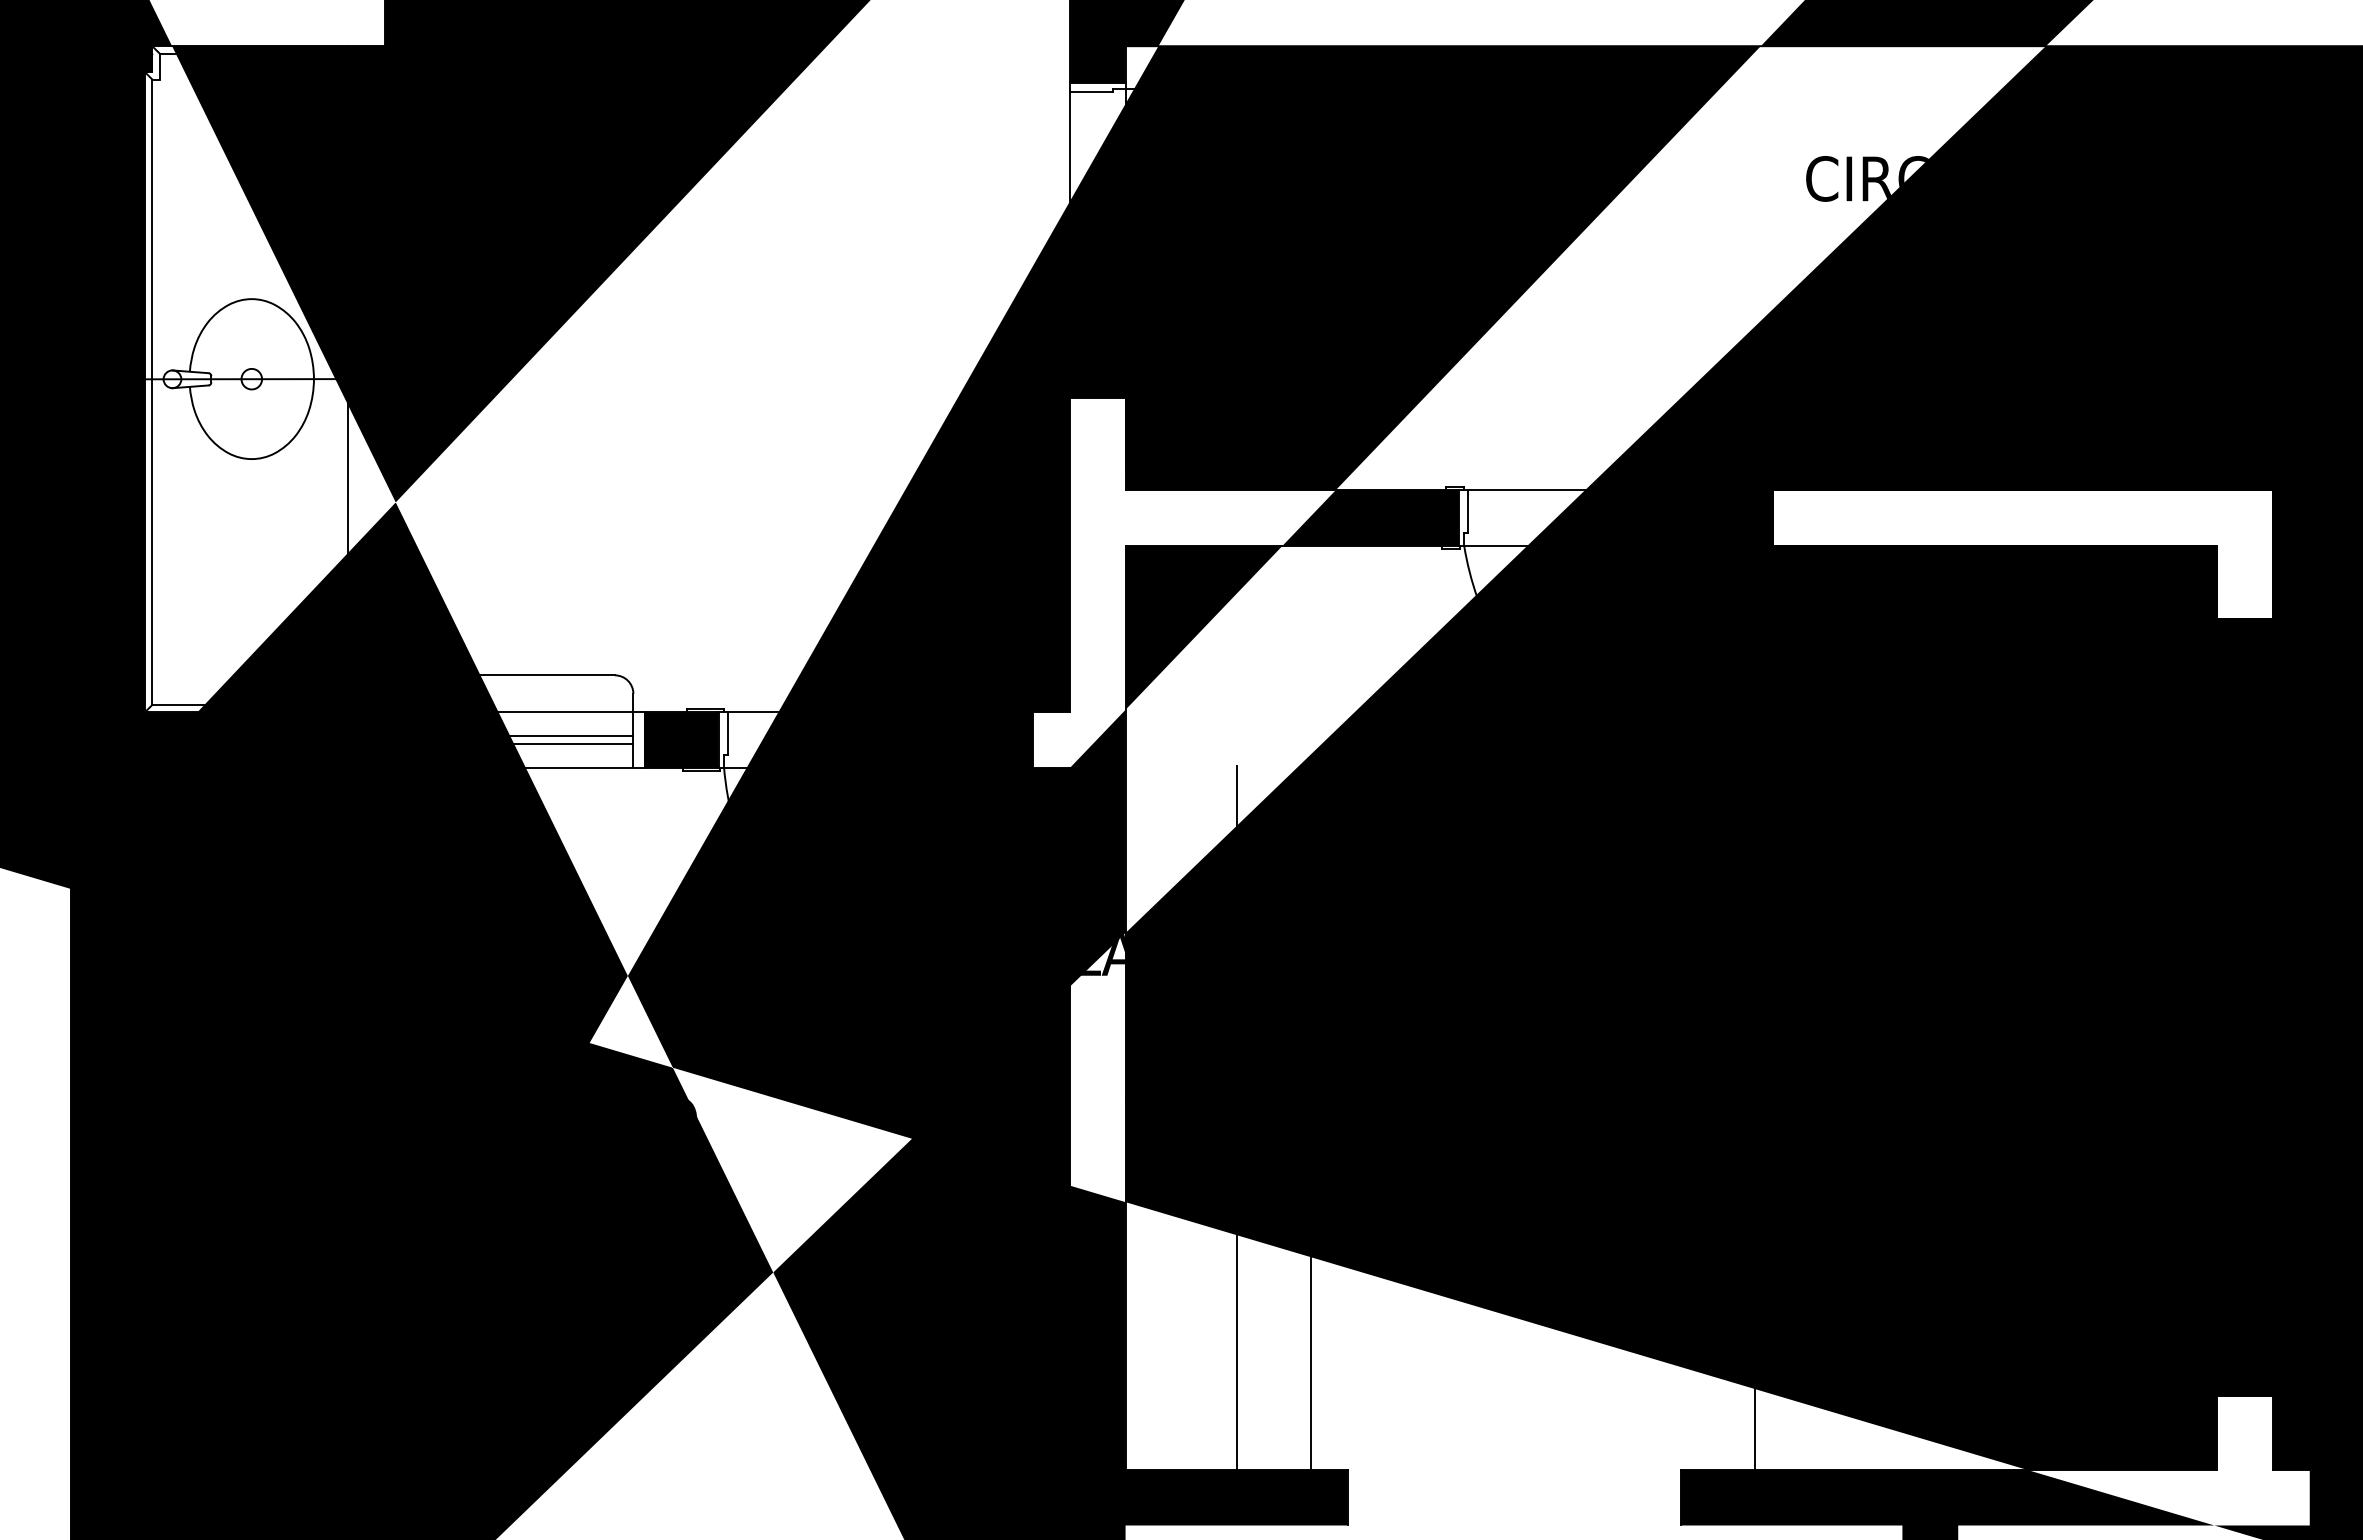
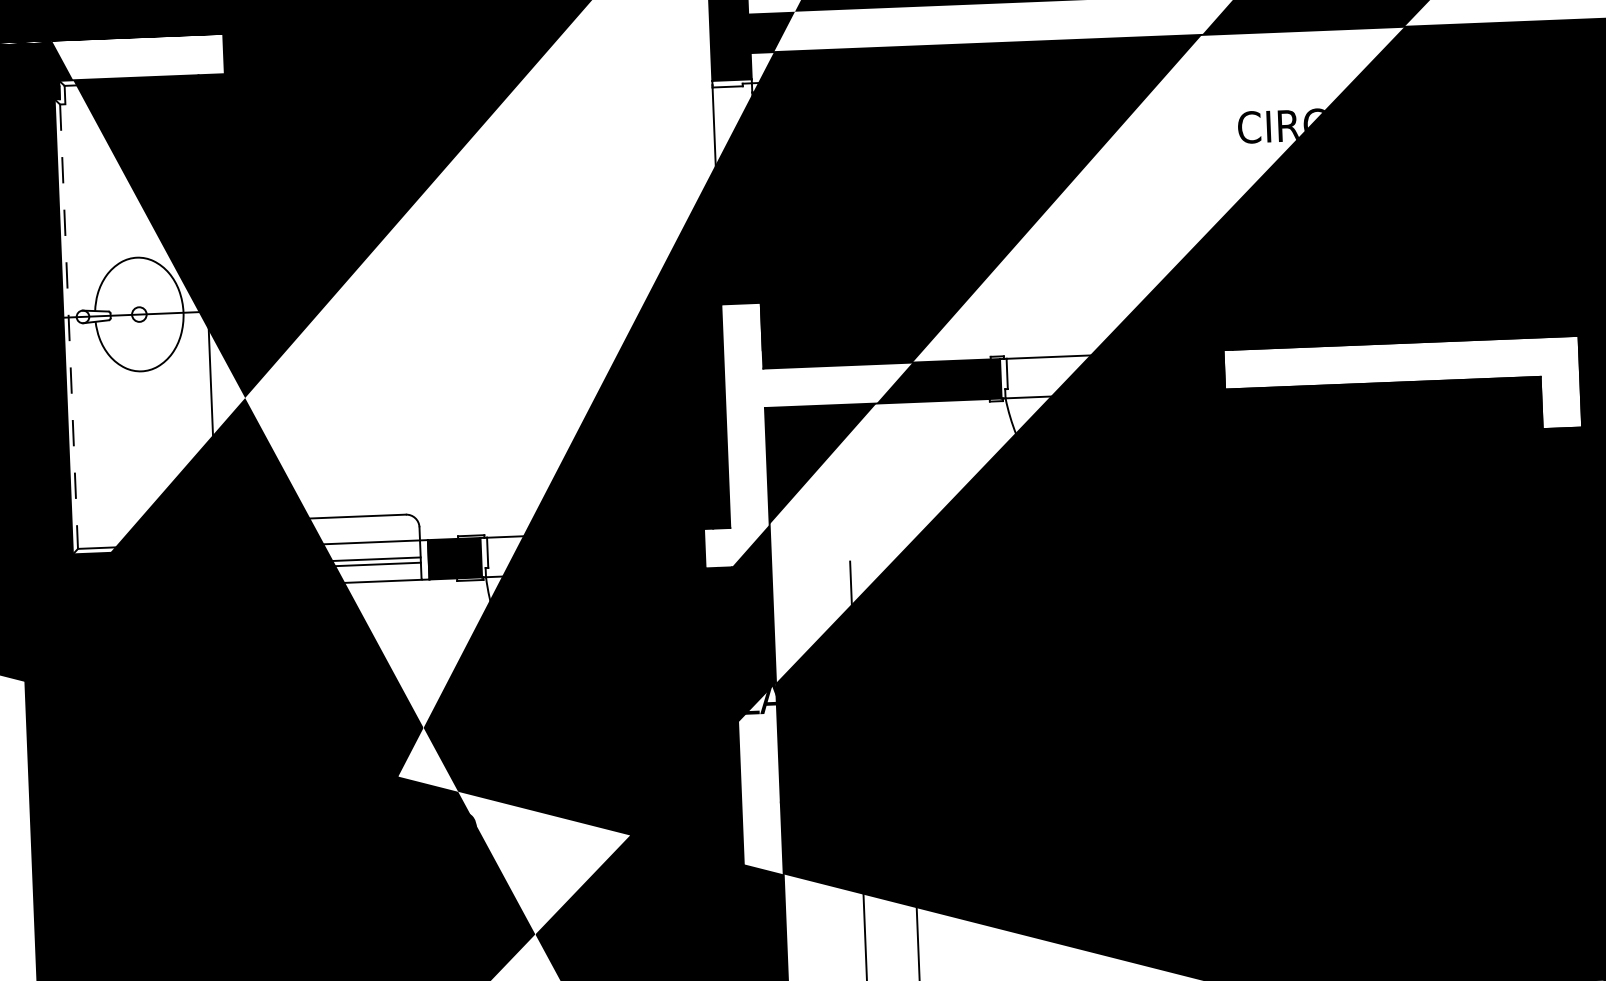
line: (152, 392) -> (69, 326), solid -> dashed

